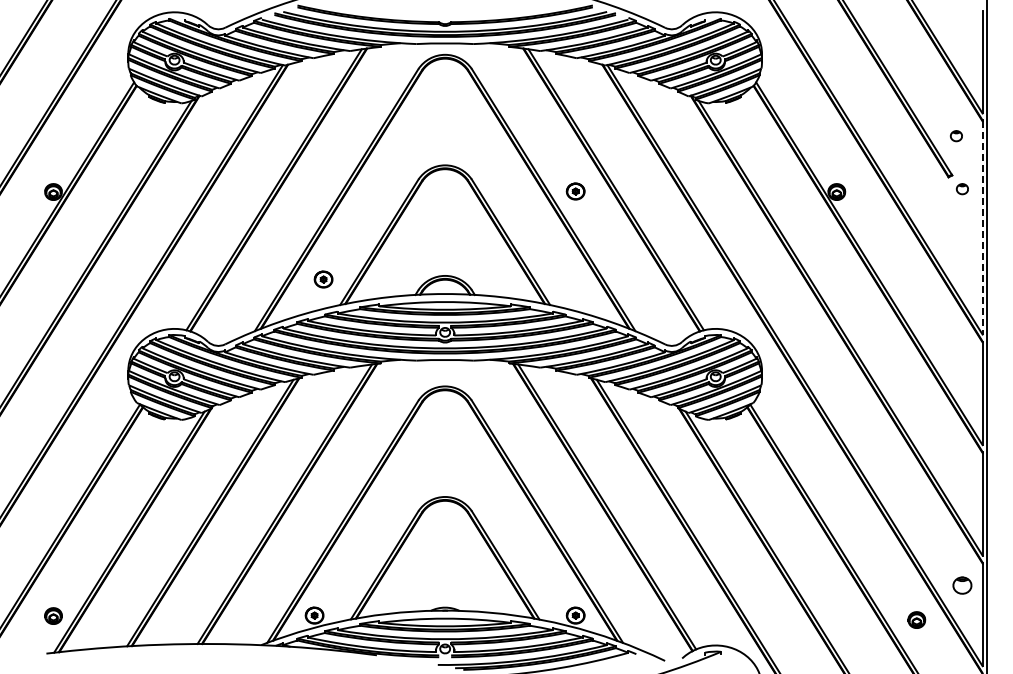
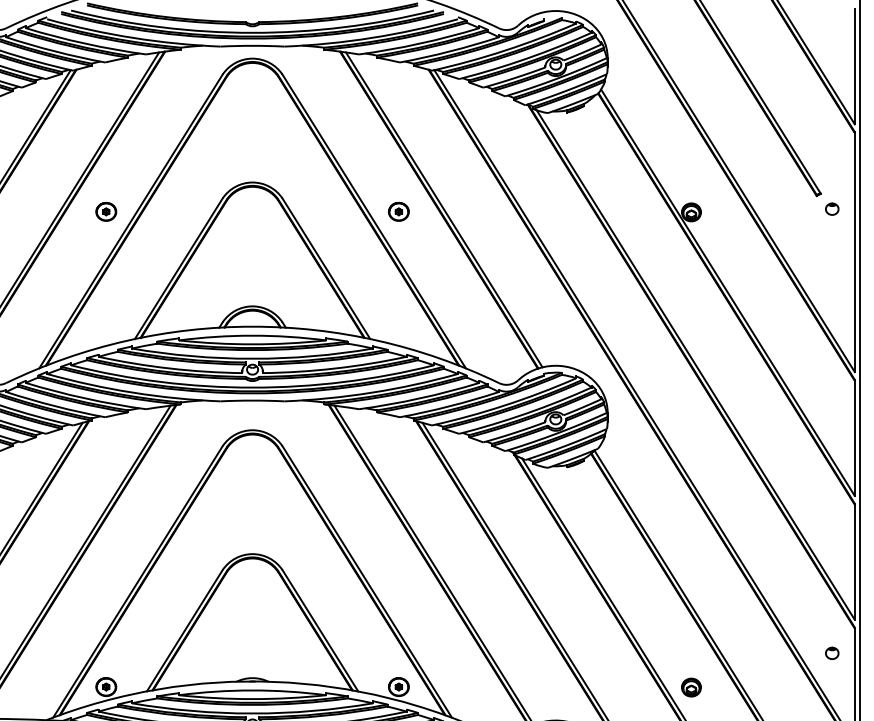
part: (956, 136) -> (825, 150), removed
line: (982, 227) -> (854, 252), dashed -> solid
part: (323, 279) -> (106, 211), moved
part: (962, 585) -> (832, 653), size x0.62
part: (916, 619) -> (691, 686), moved

